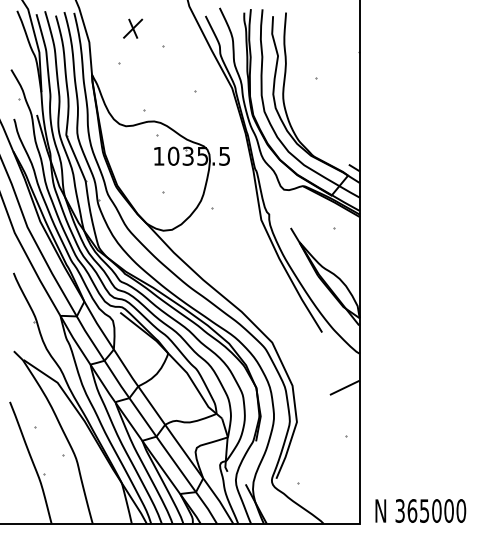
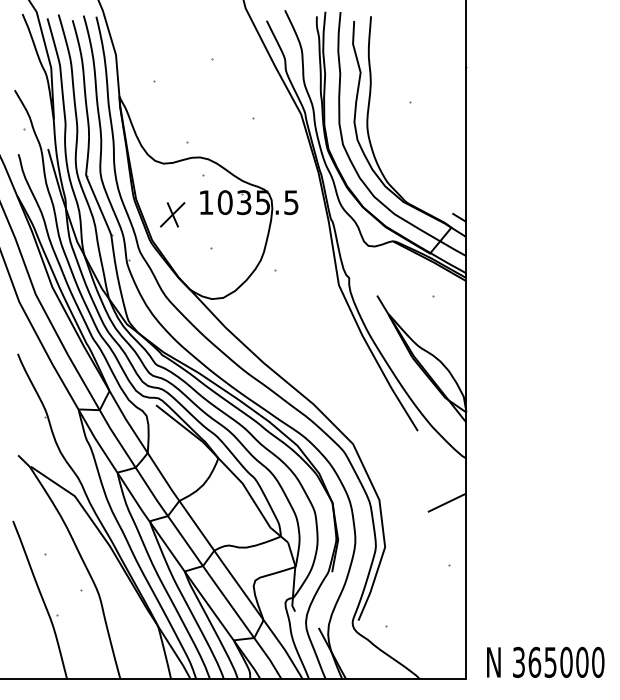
part: (133, 28) -> (173, 214), moved

